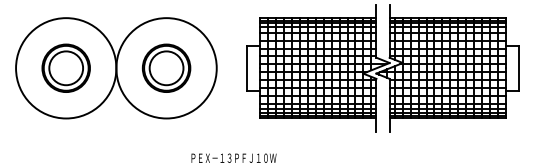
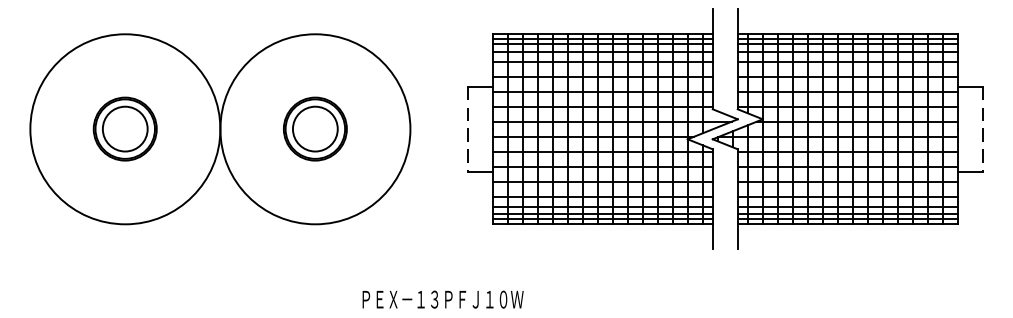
part: (65, 67) -> (124, 127), size x0.7
part: (166, 67) -> (315, 127), size x0.7
line: (247, 68) -> (468, 129), solid -> dashed
line: (518, 68) -> (981, 129), solid -> dashed

